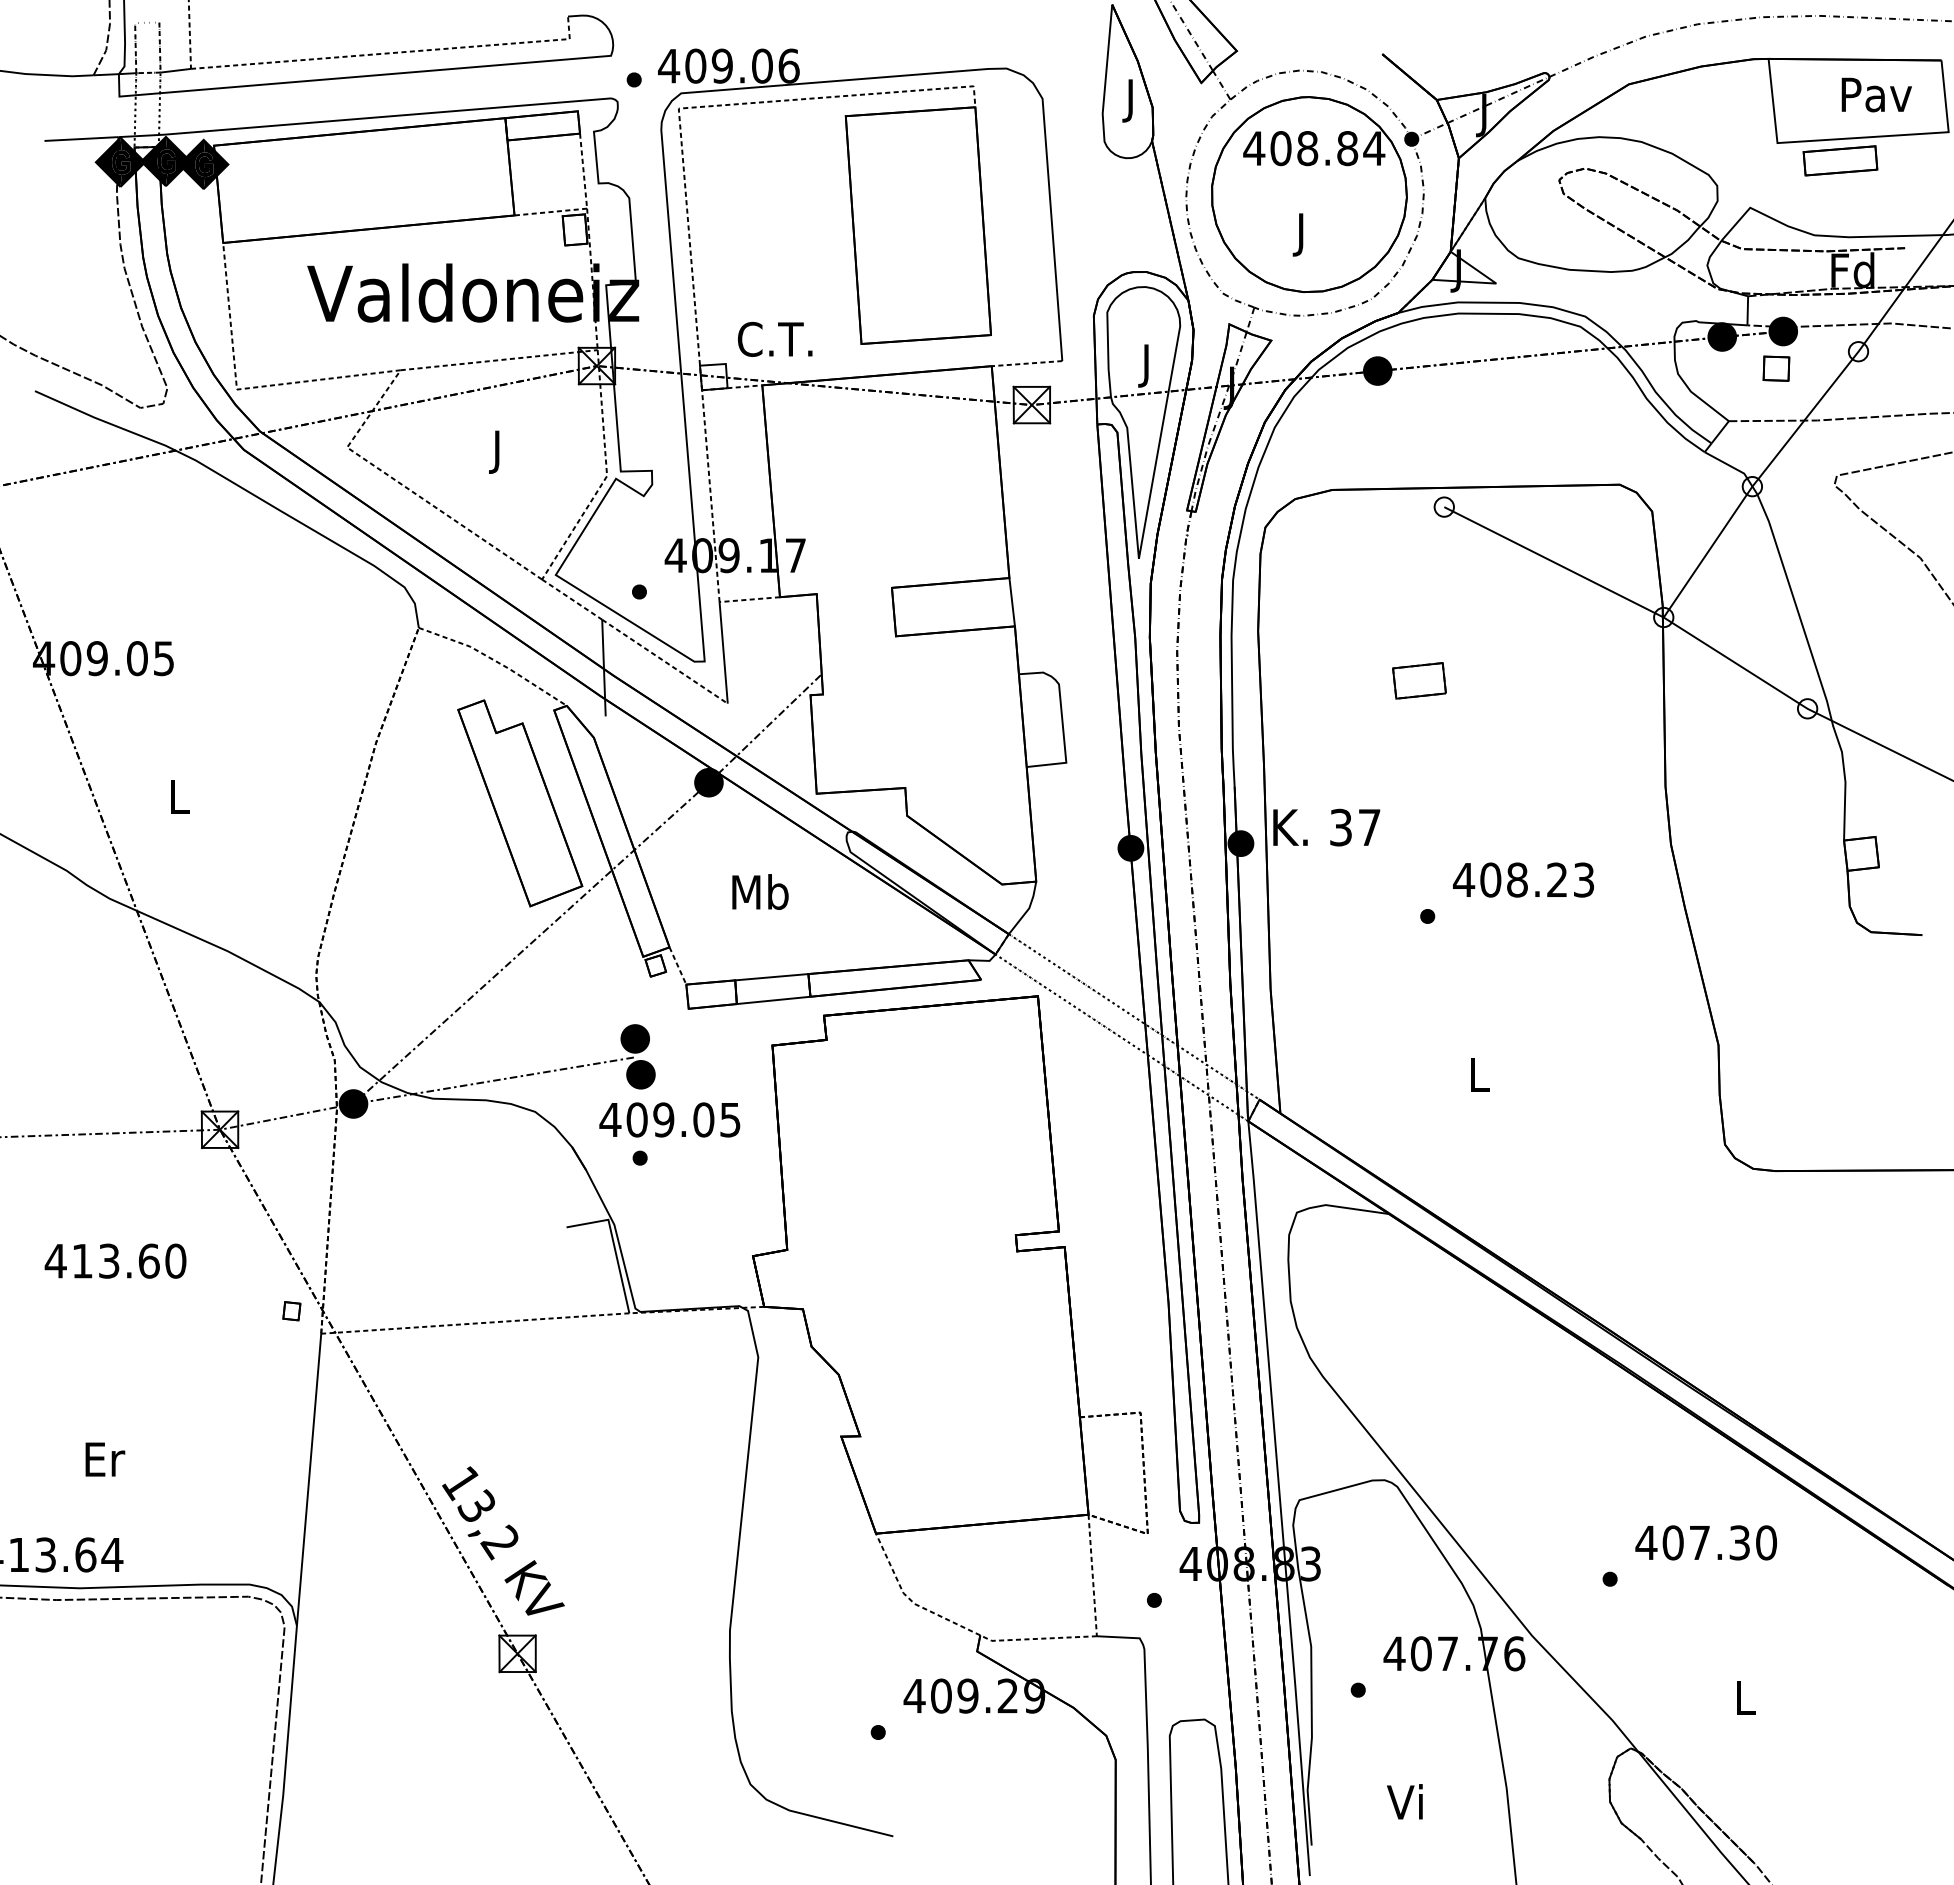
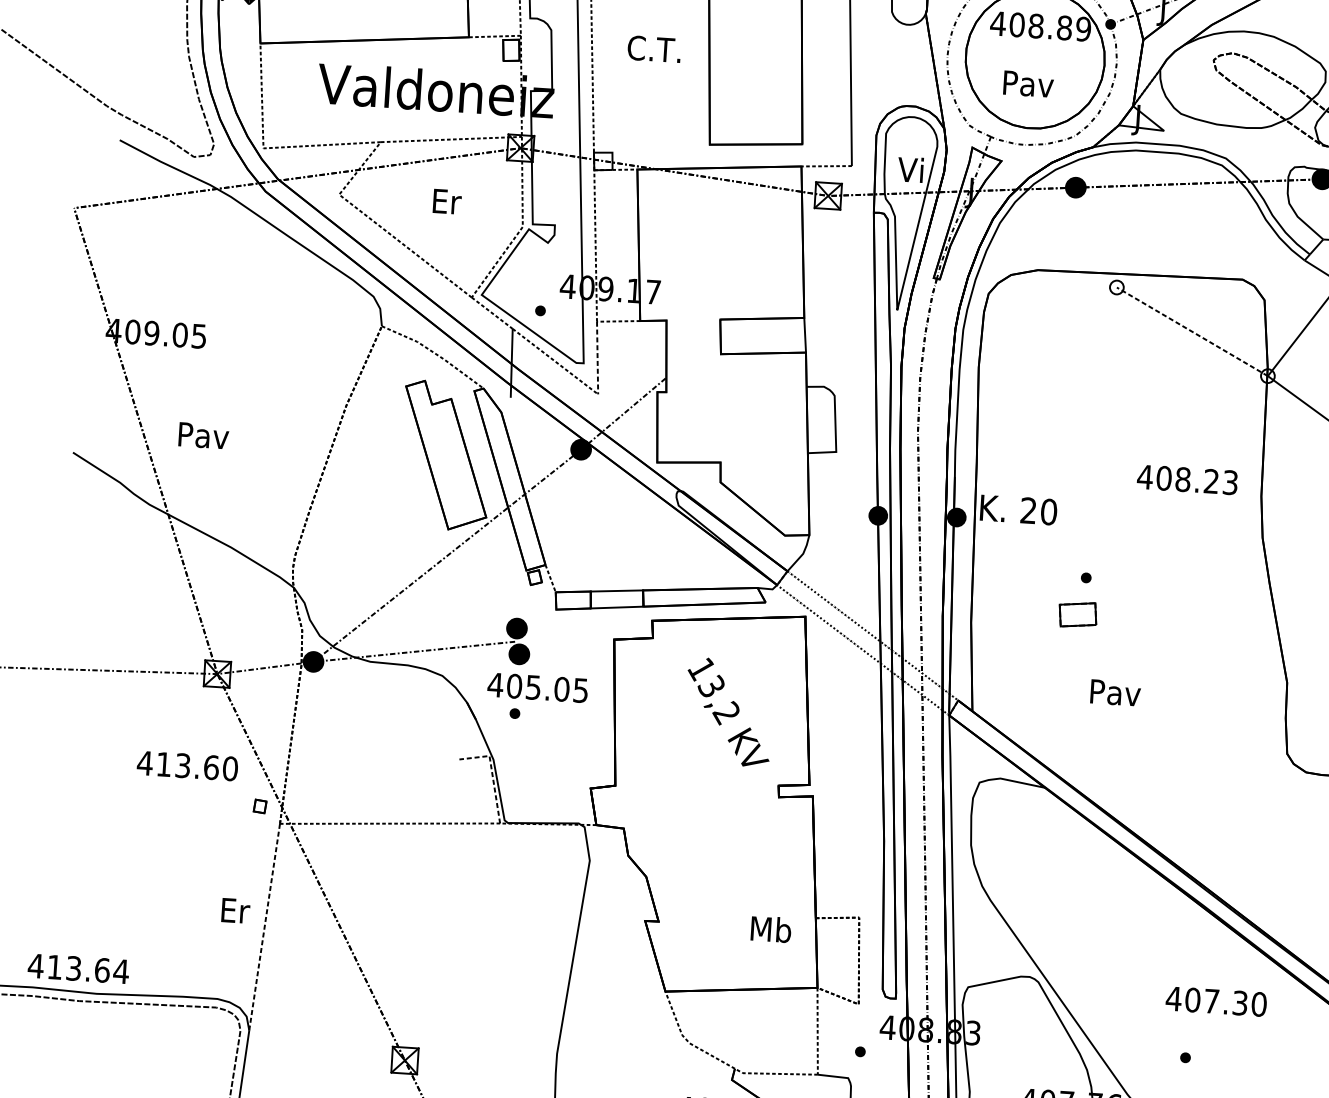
text: (1374, 148) -> (1083, 29), 408.84 -> 408.89
text: (1302, 234) -> (1028, 87), J -> Pav
text: (775, 338) -> (654, 48), moved
text: (1144, 365) -> (910, 172), J -> Vi
text: (499, 451) -> (447, 204), J -> Er
line: (1554, 562) -> (1192, 331), solid -> dashed
line: (723, 652) -> (597, 357), solid -> dashed
part: (1419, 680) -> (1078, 614), moved
text: (179, 797) -> (203, 435), L -> Pav
text: (1355, 827) -> (1038, 511), 37 -> 20
text: (1523, 879) -> (1187, 479), moved
text: (760, 891) -> (771, 929), moved
text: (1479, 1074) -> (1115, 692), L -> Pav
text: (663, 1119) -> (533, 687), 409.05 -> 405.05
line: (614, 1245) -> (492, 774), solid -> dashed
text: (115, 1260) -> (187, 765), moved
text: (105, 1459) -> (236, 910), moved
line: (309, 1479) -> (264, 926), solid -> dashed
text: (503, 1540) -> (728, 711), moved
text: (1705, 1542) -> (1215, 1001), moved

